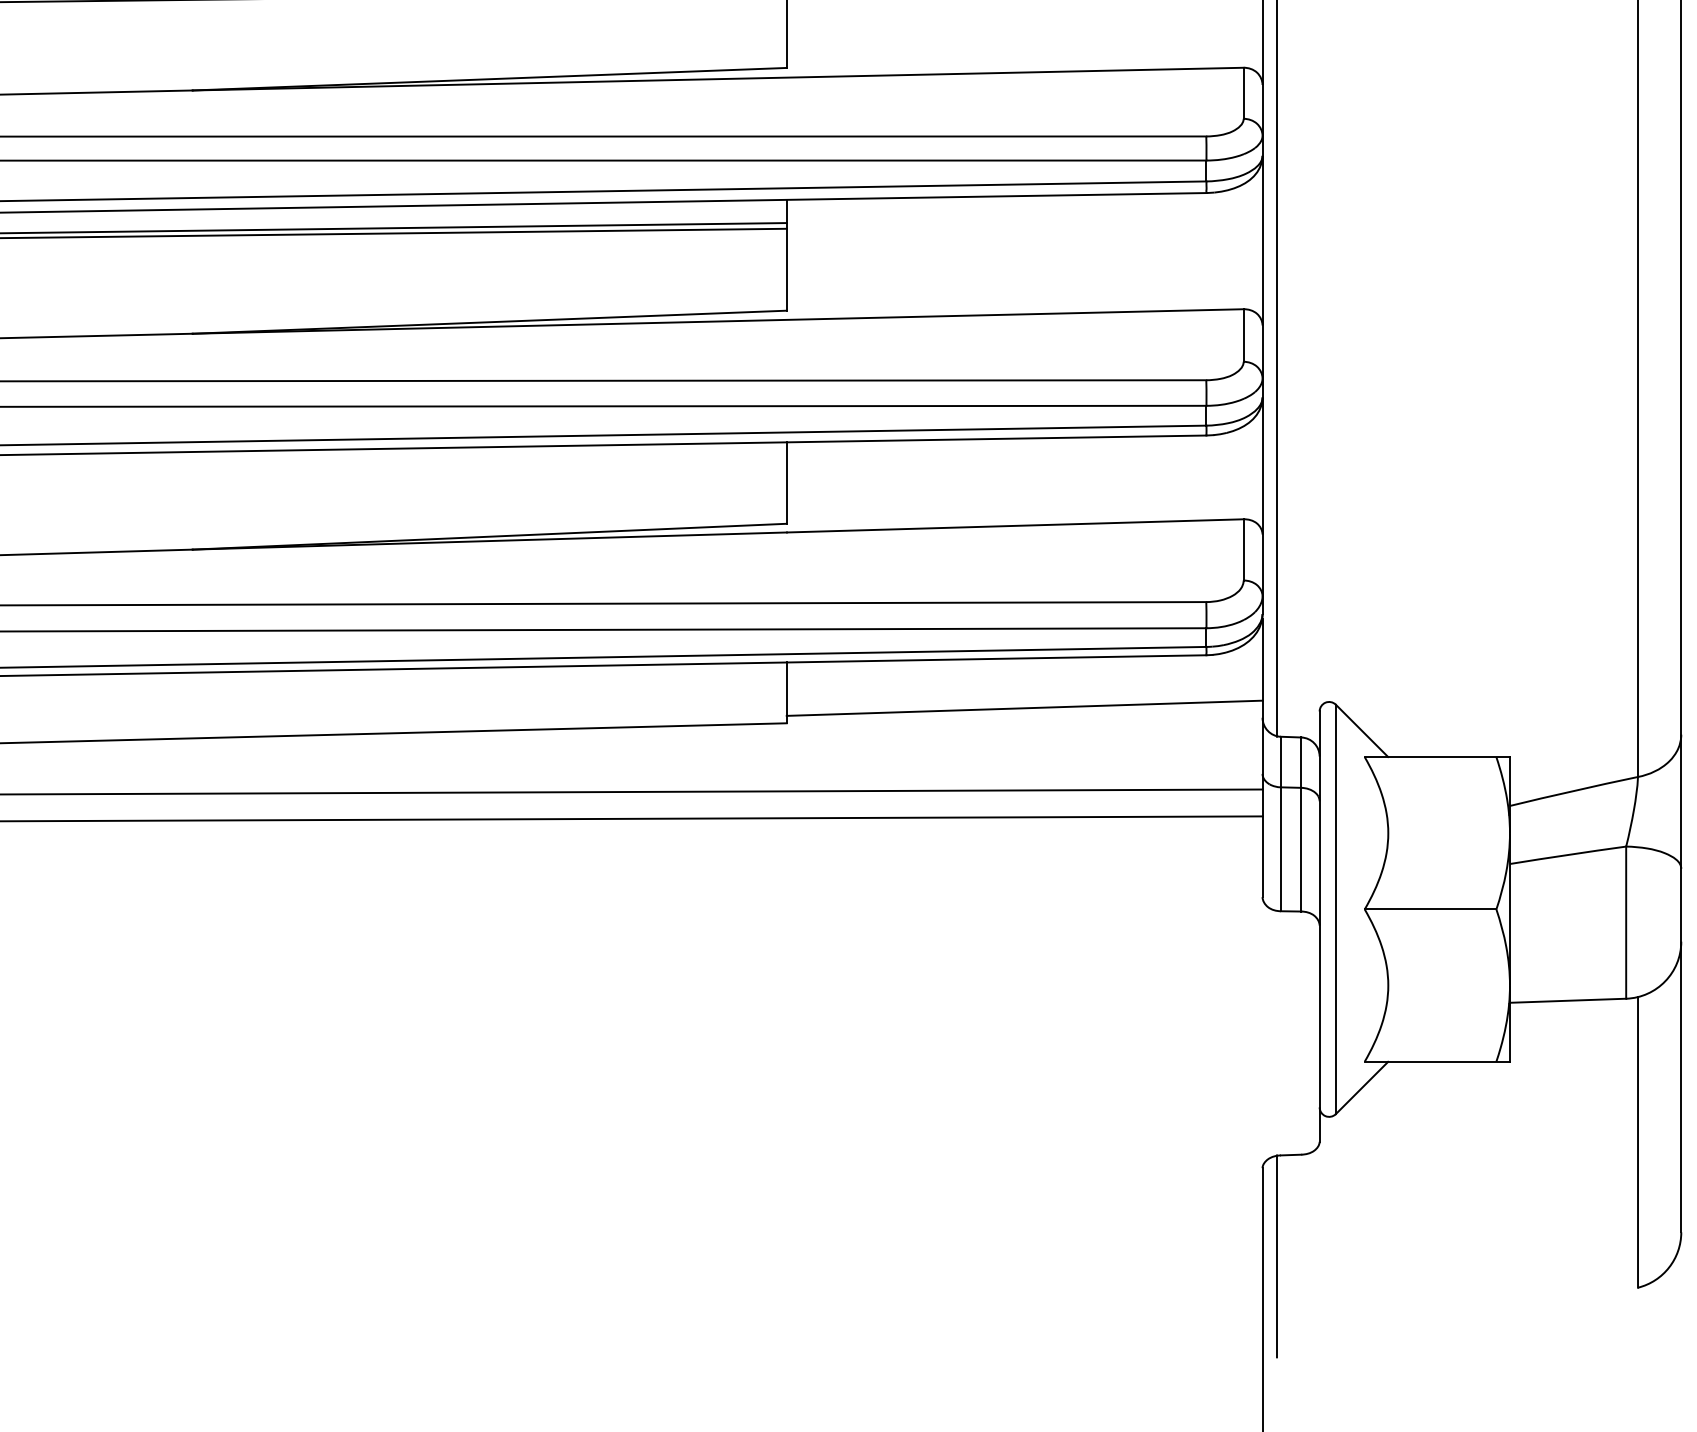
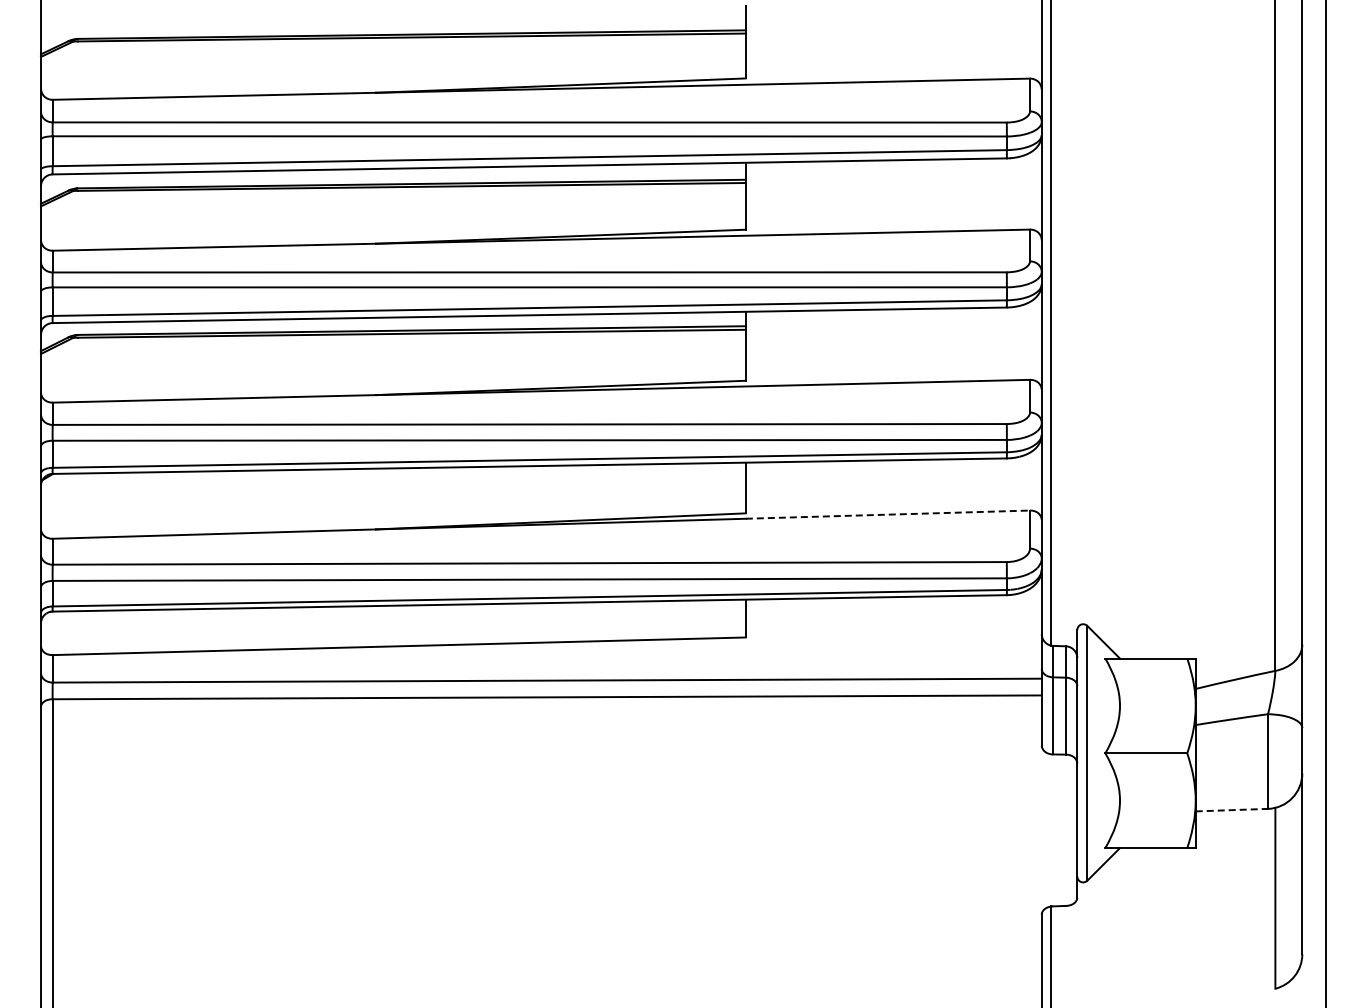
line: (1016, 525) -> (888, 514), solid -> dashed
line: (1024, 707) -> (893, 627), removed
line: (1569, 1001) -> (1232, 810), solid -> dashed

